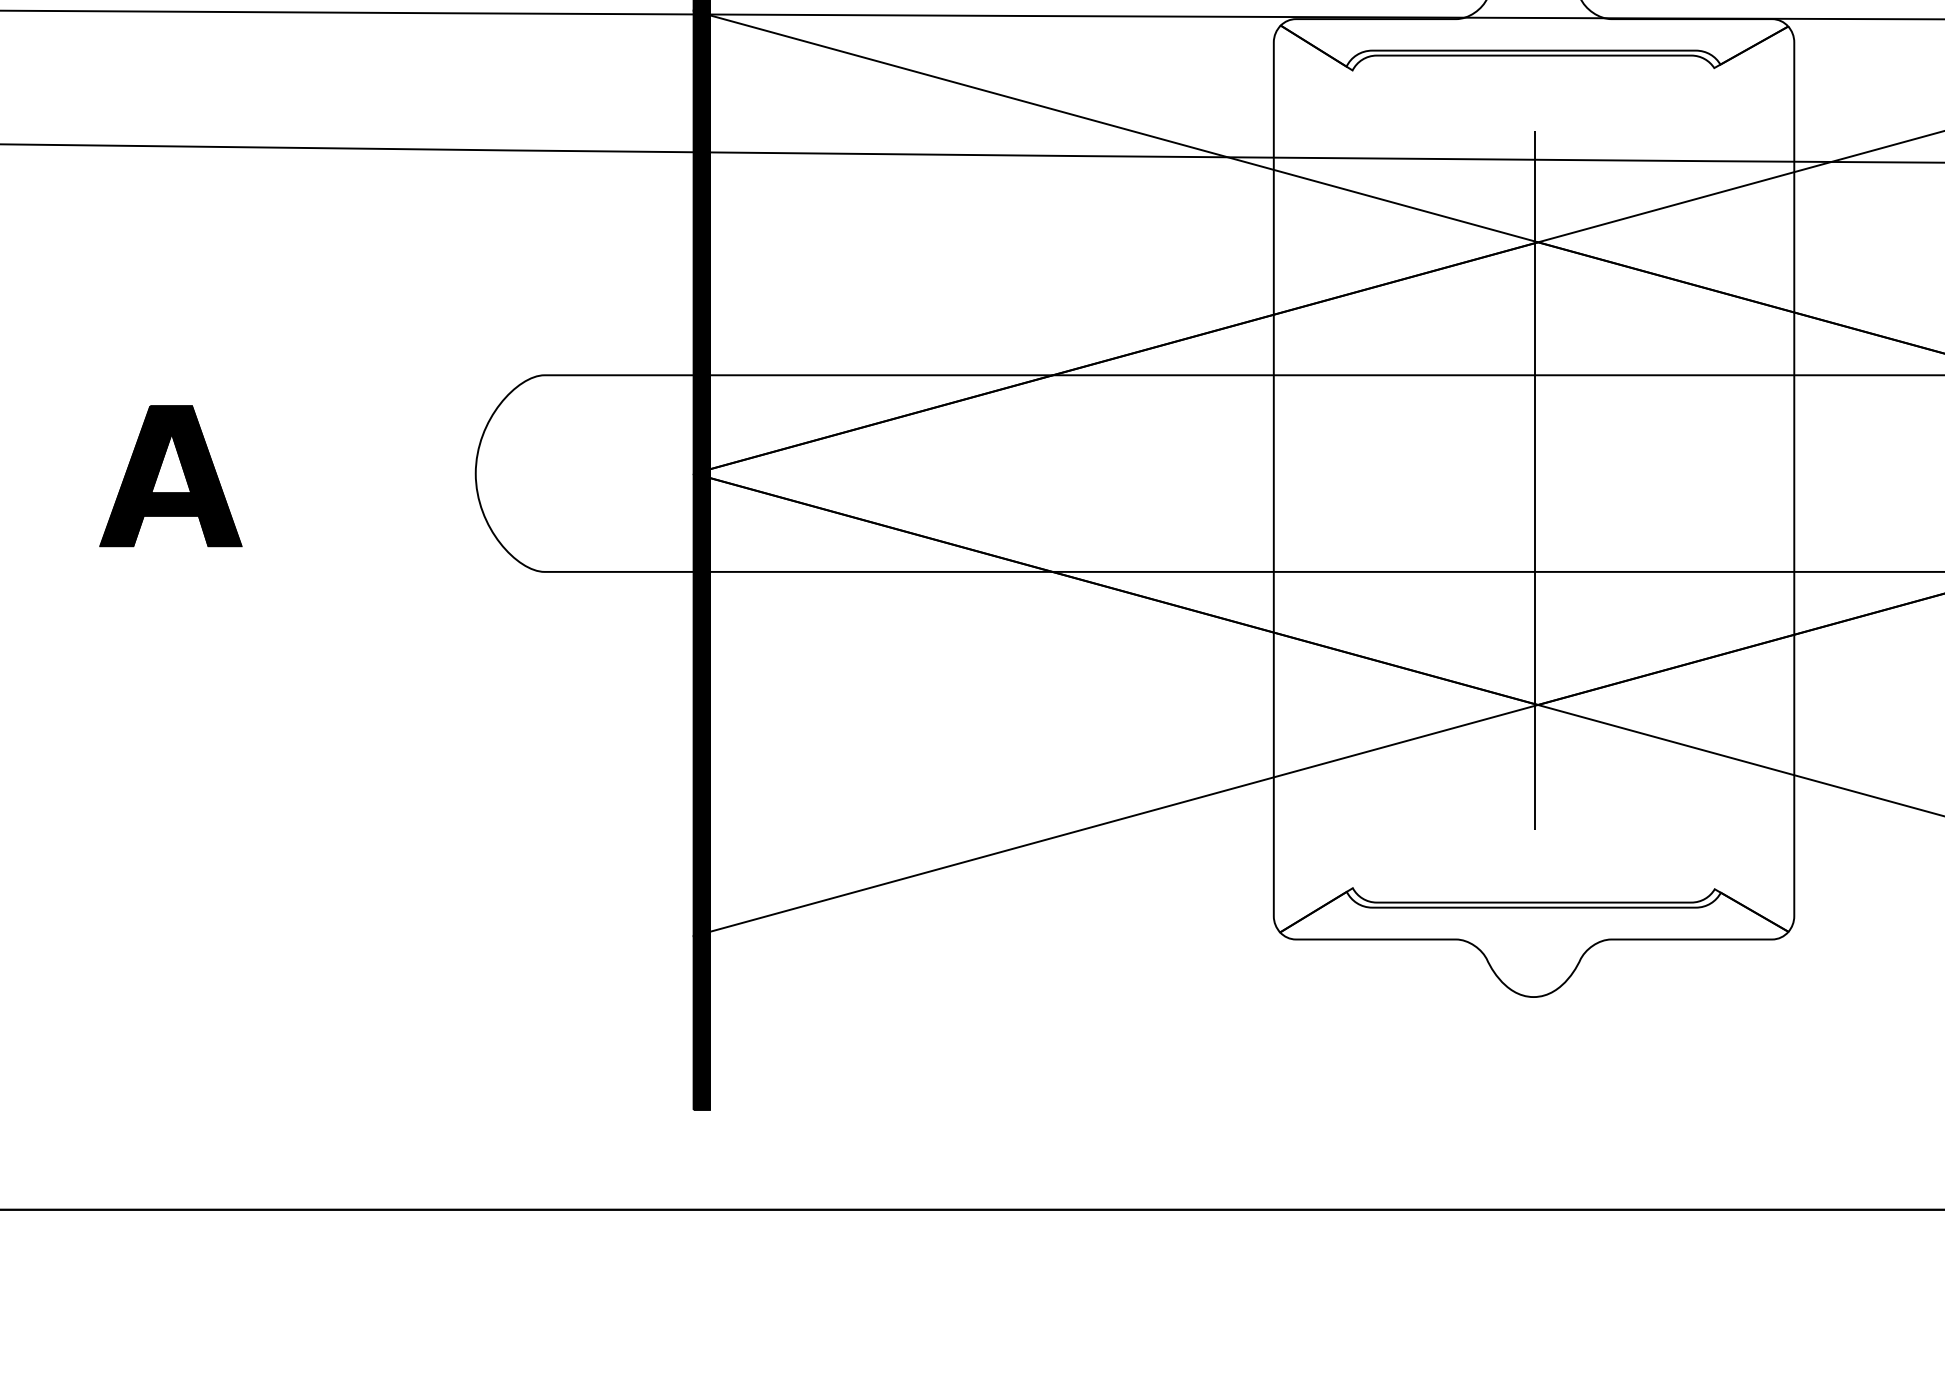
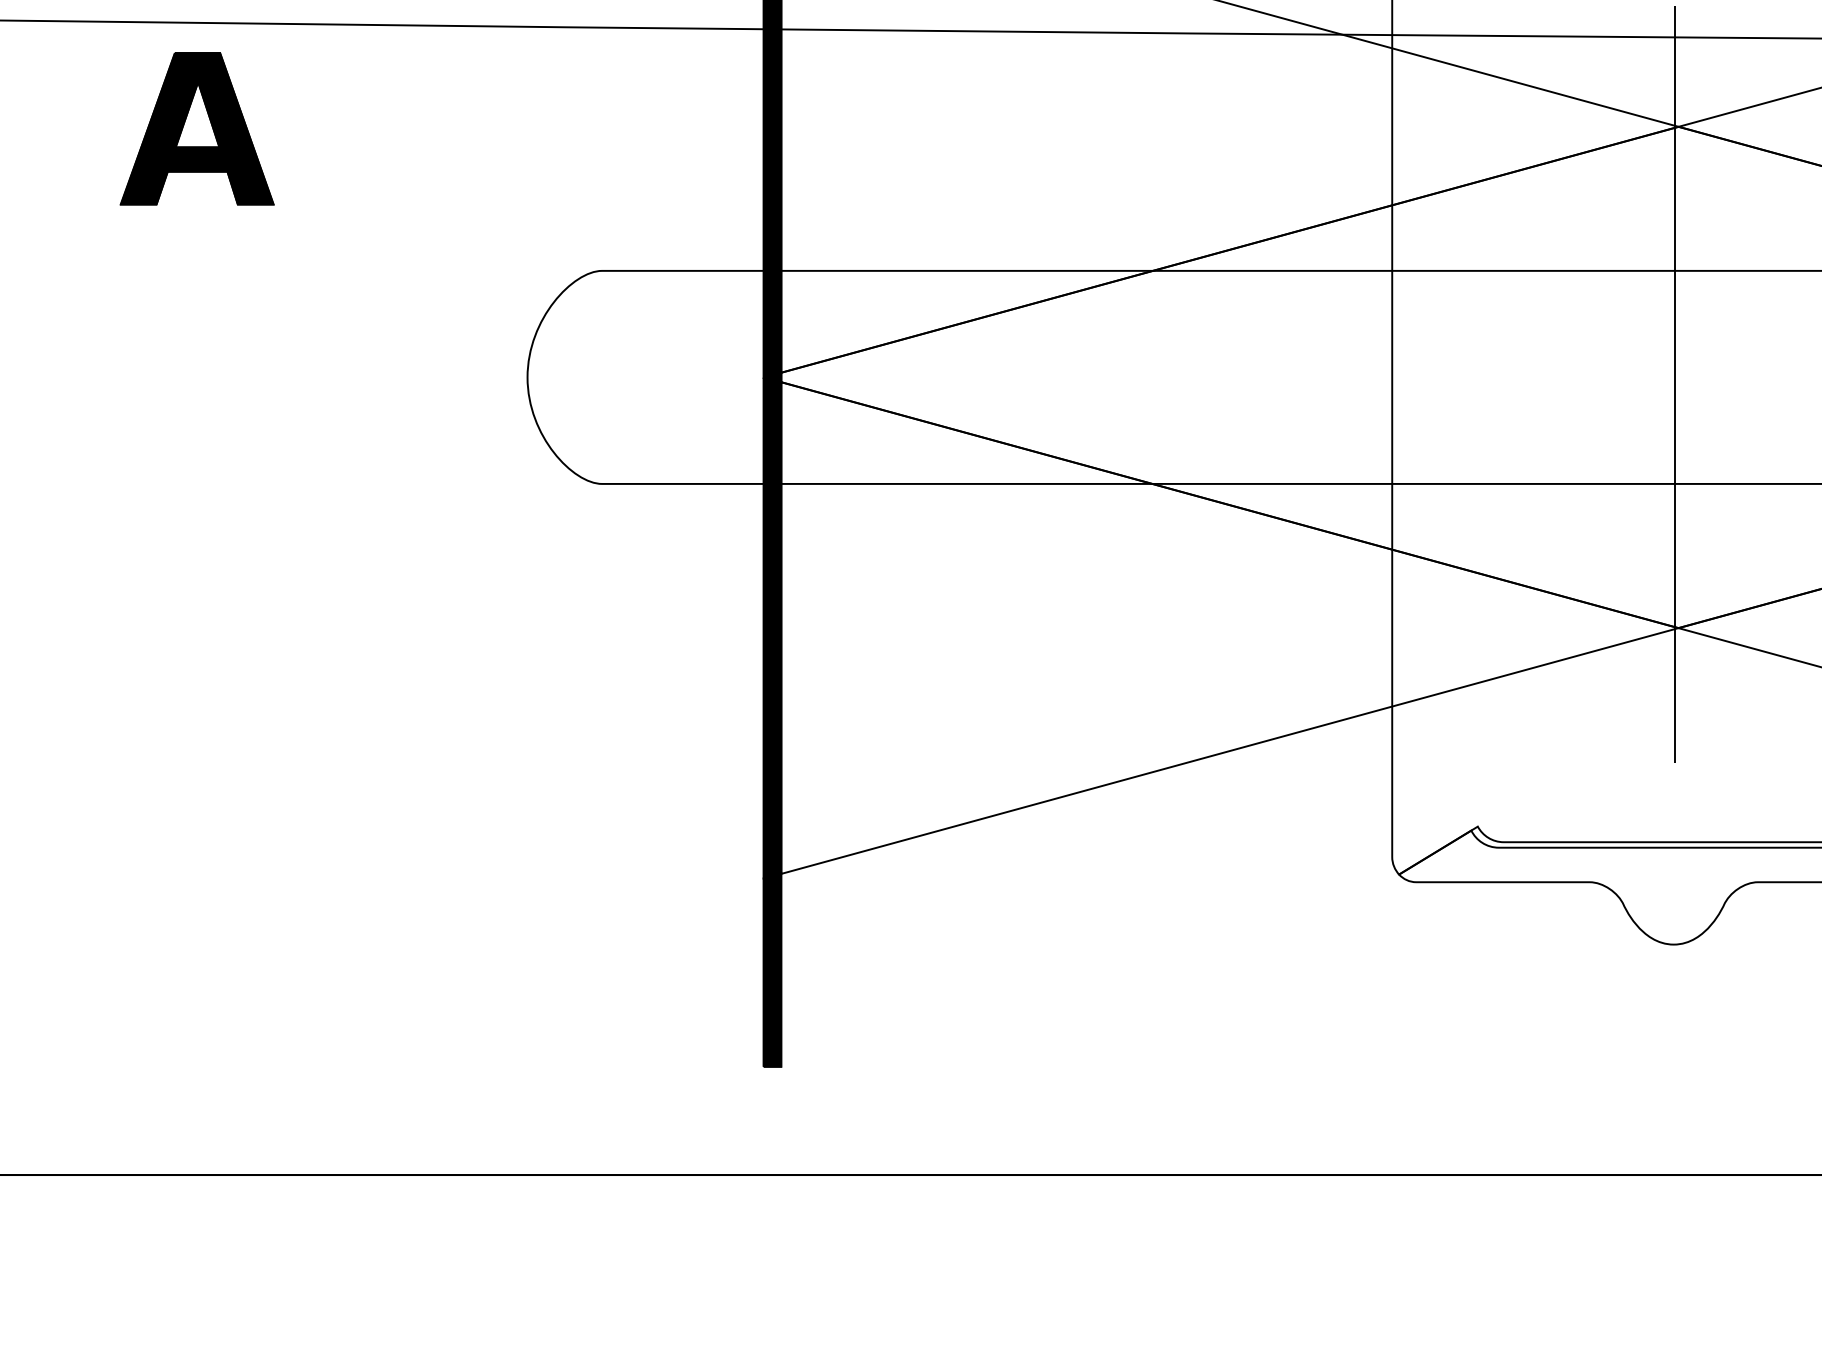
part: (170, 476) -> (196, 129), moved

